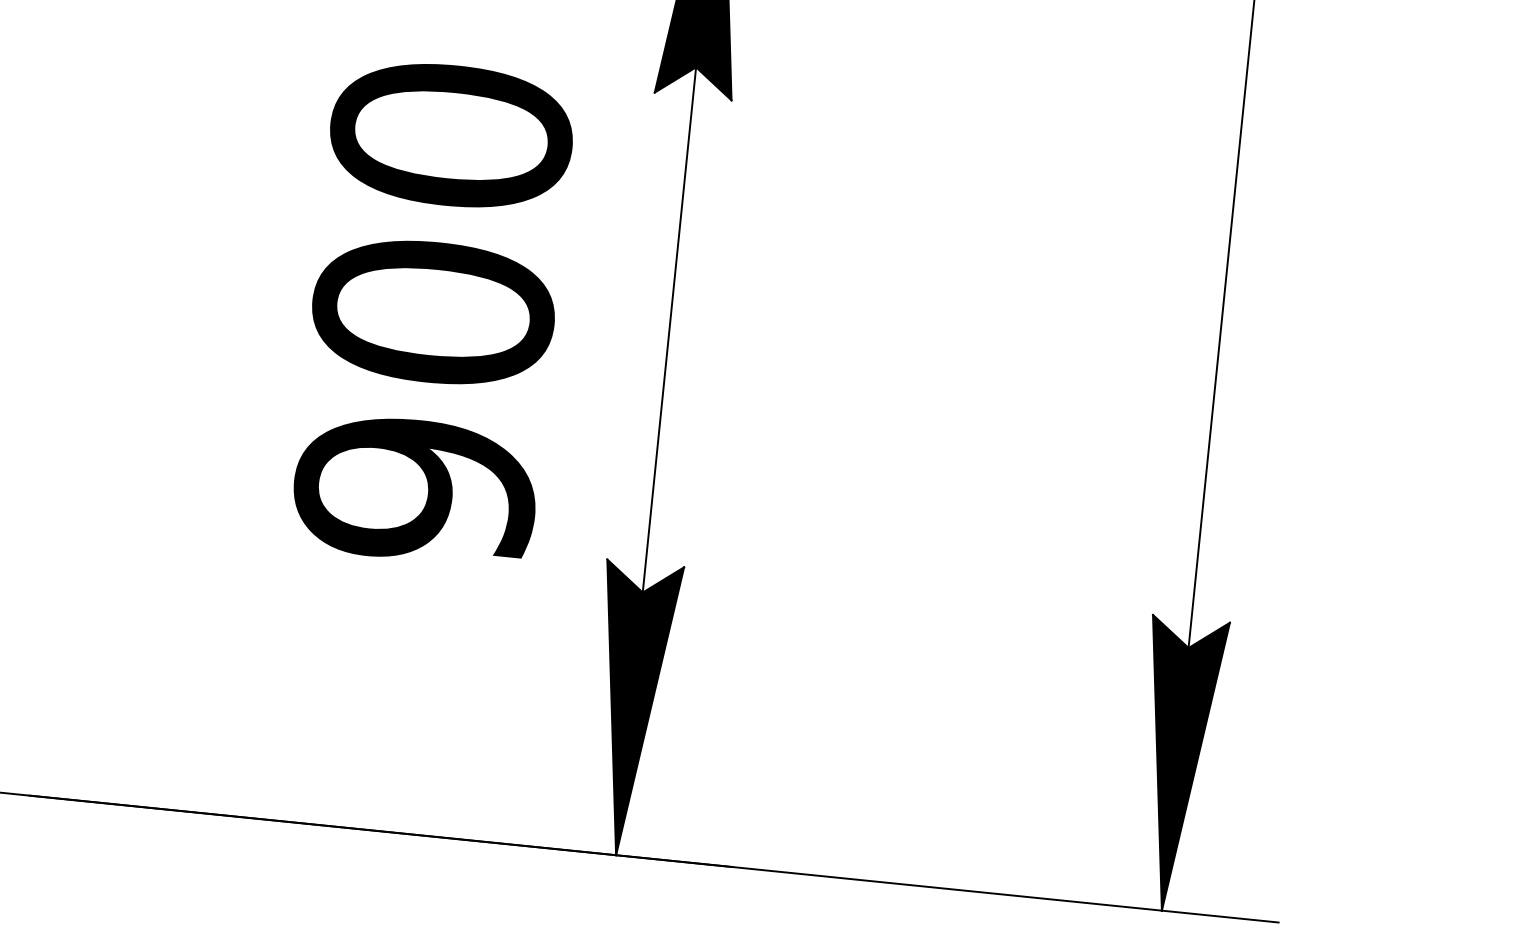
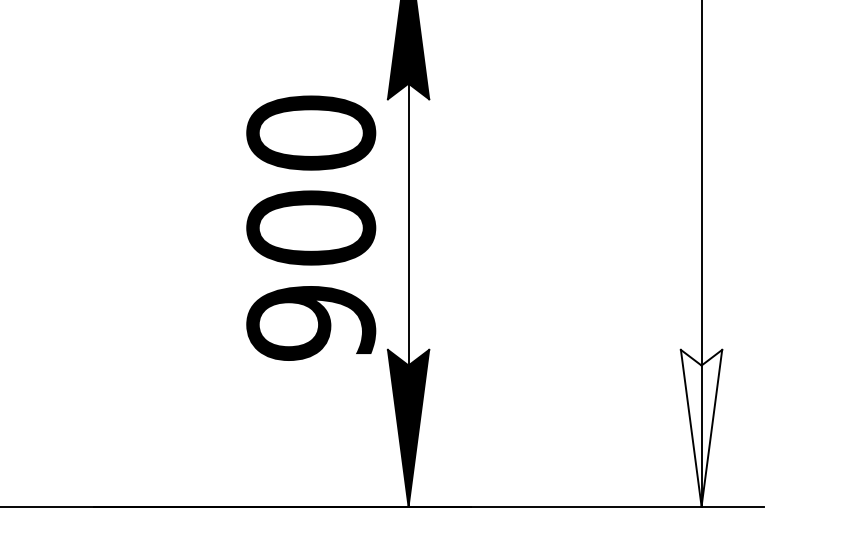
text: (434, 311) -> (311, 227), moved
fill: (1176, 763) -> (701, 427), removed

